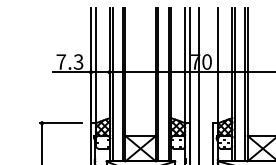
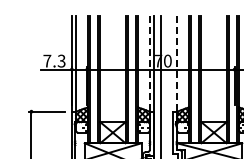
line: (184, 67) -> (149, 65), solid -> dashed
line: (218, 67) -> (177, 65), solid -> dashed

